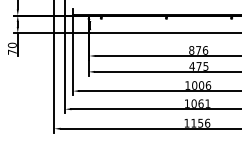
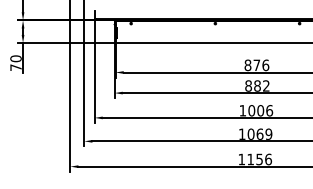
text: (198, 66) -> (256, 85), 475 -> 882
text: (207, 103) -> (268, 133), 1061 -> 1069

